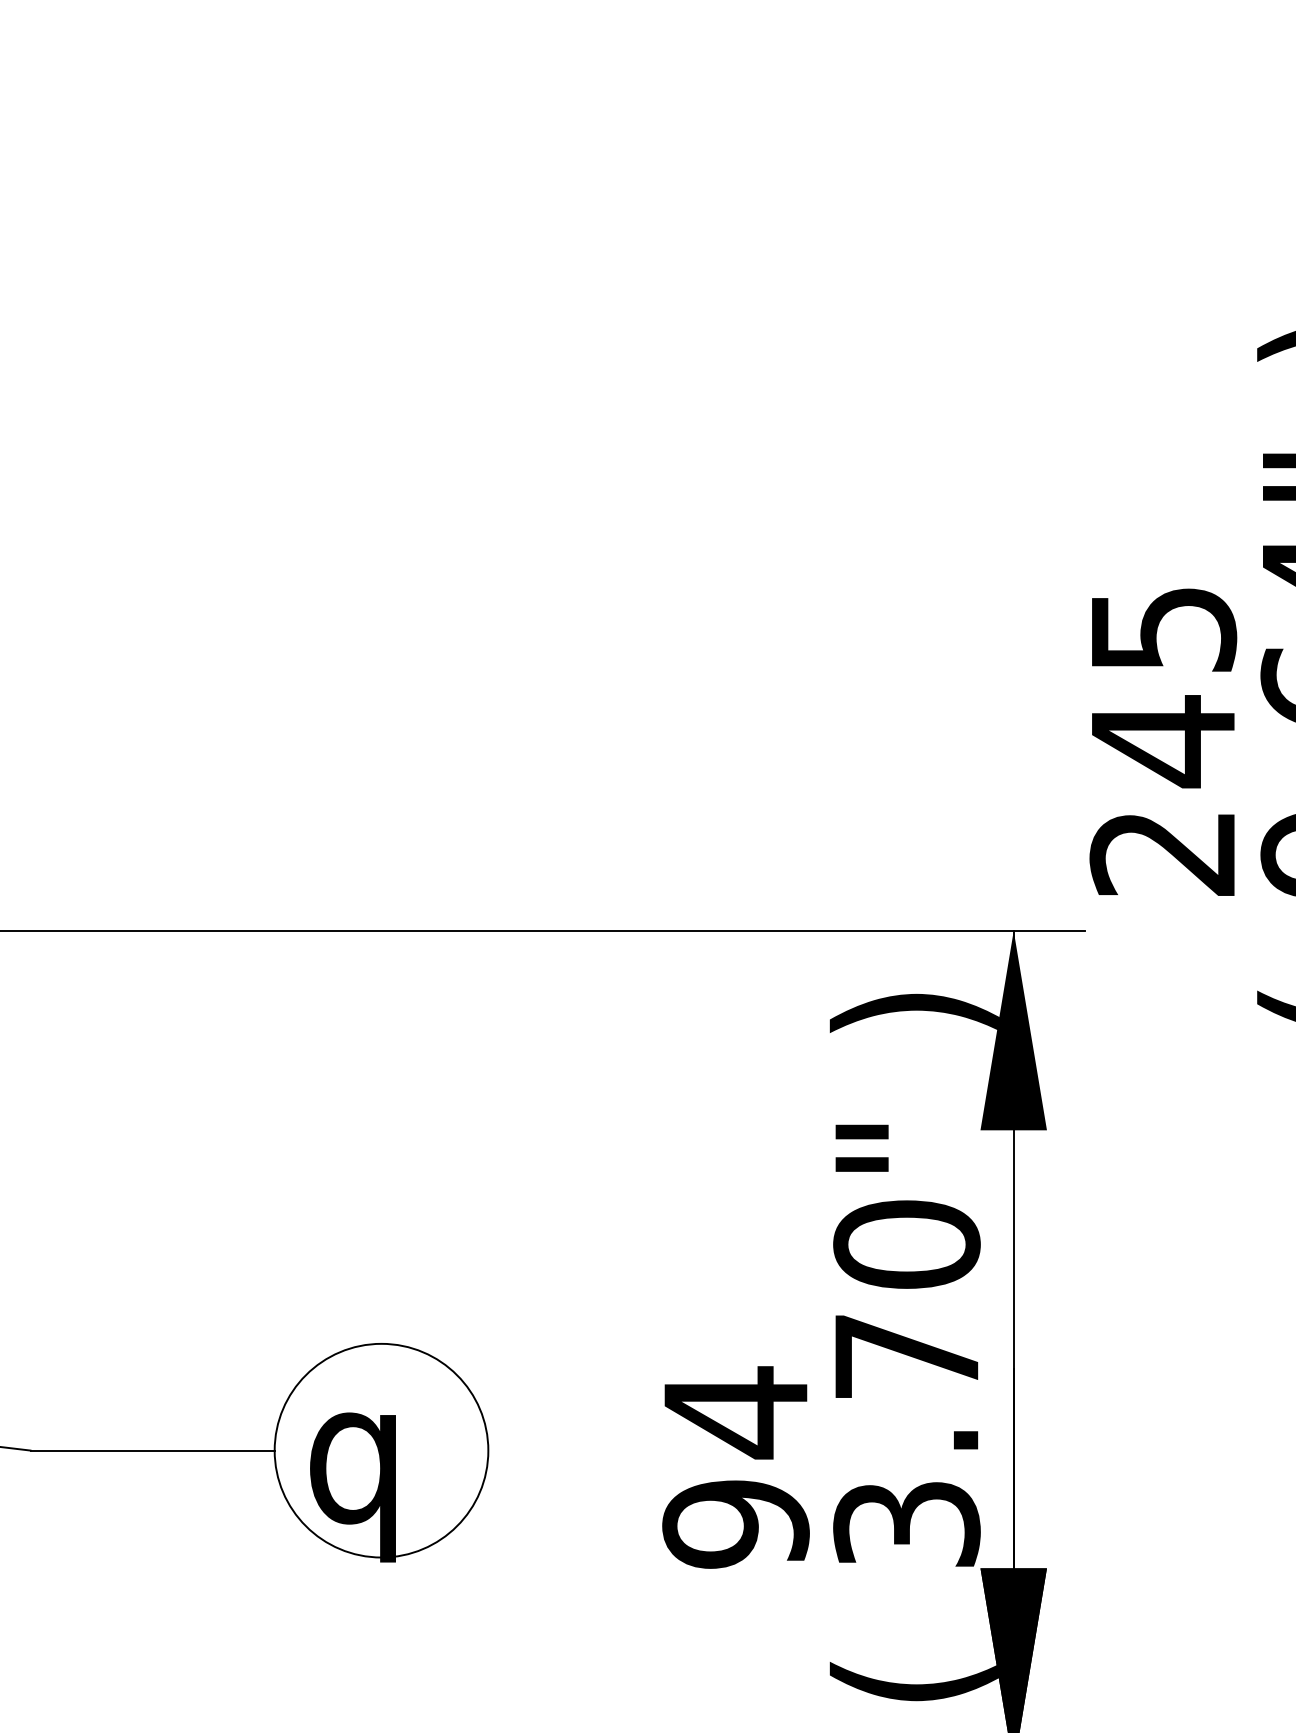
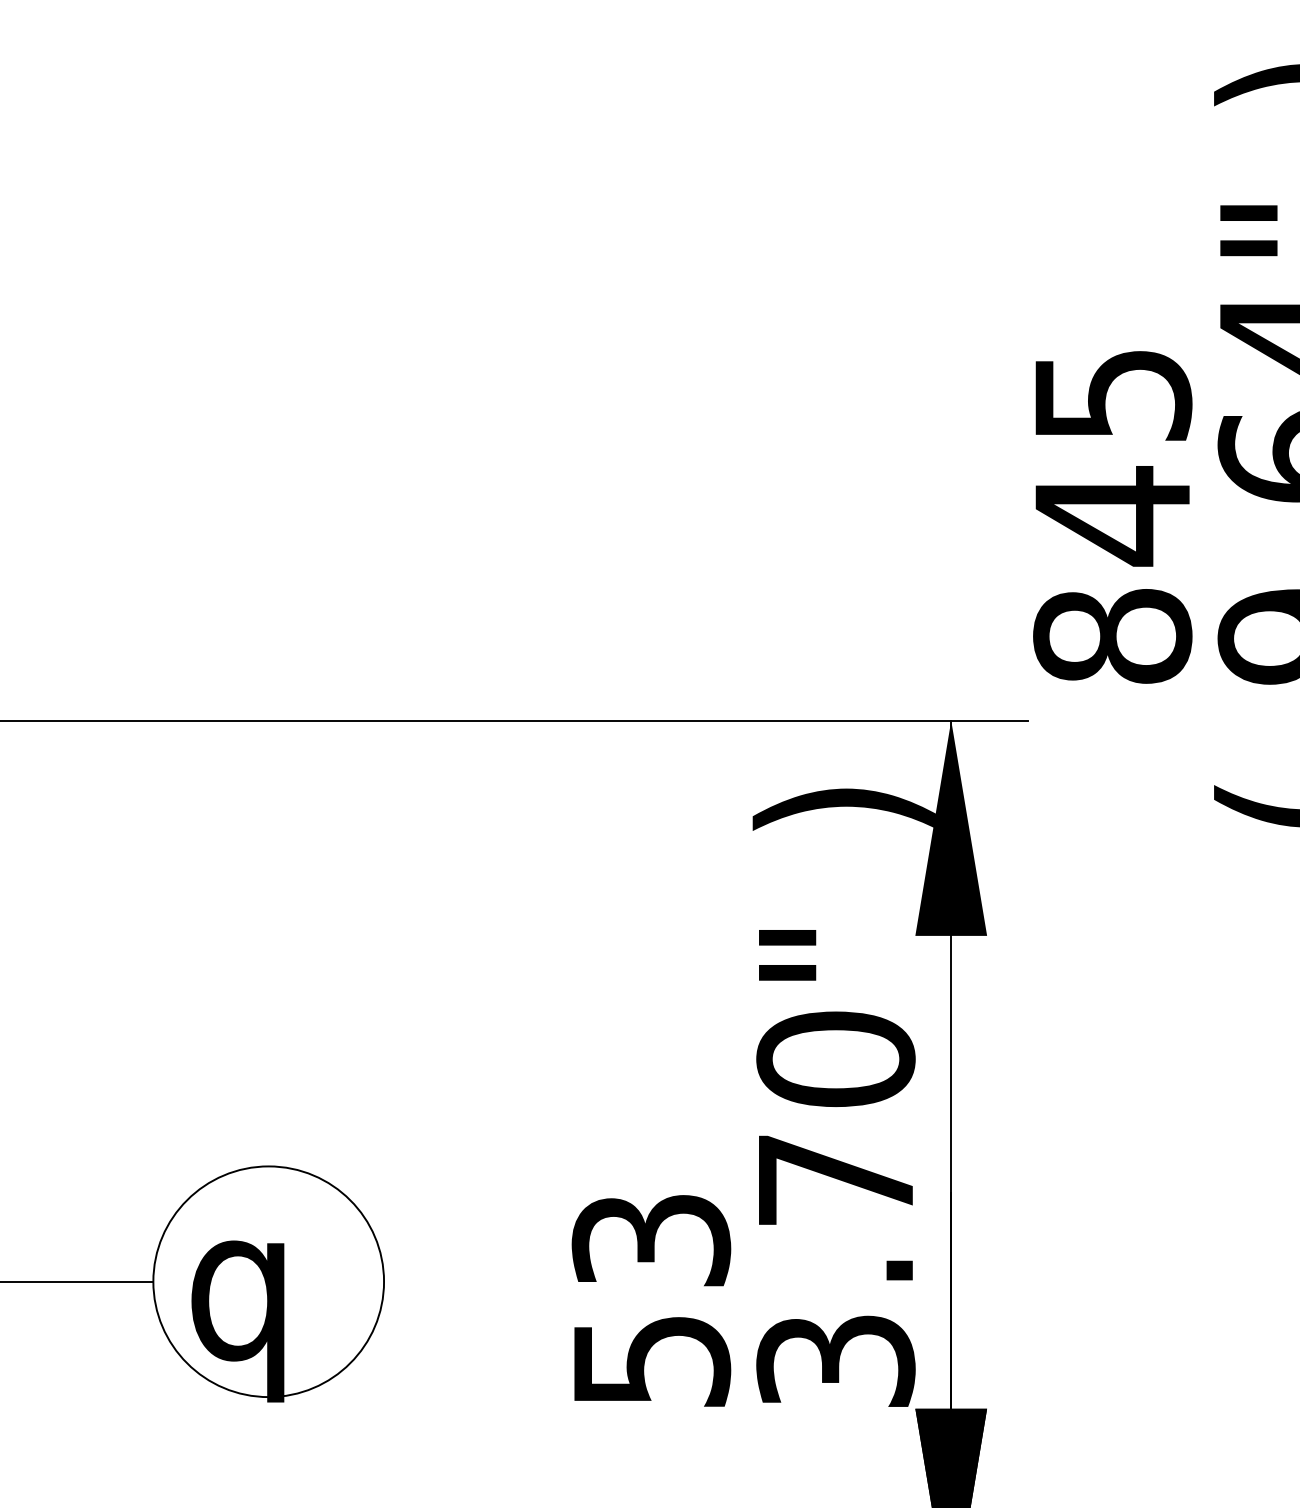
text: (1163, 852) -> (1112, 635), 245 -> 845
text: (735, 1467) -> (650, 1299), 94 -> 53

